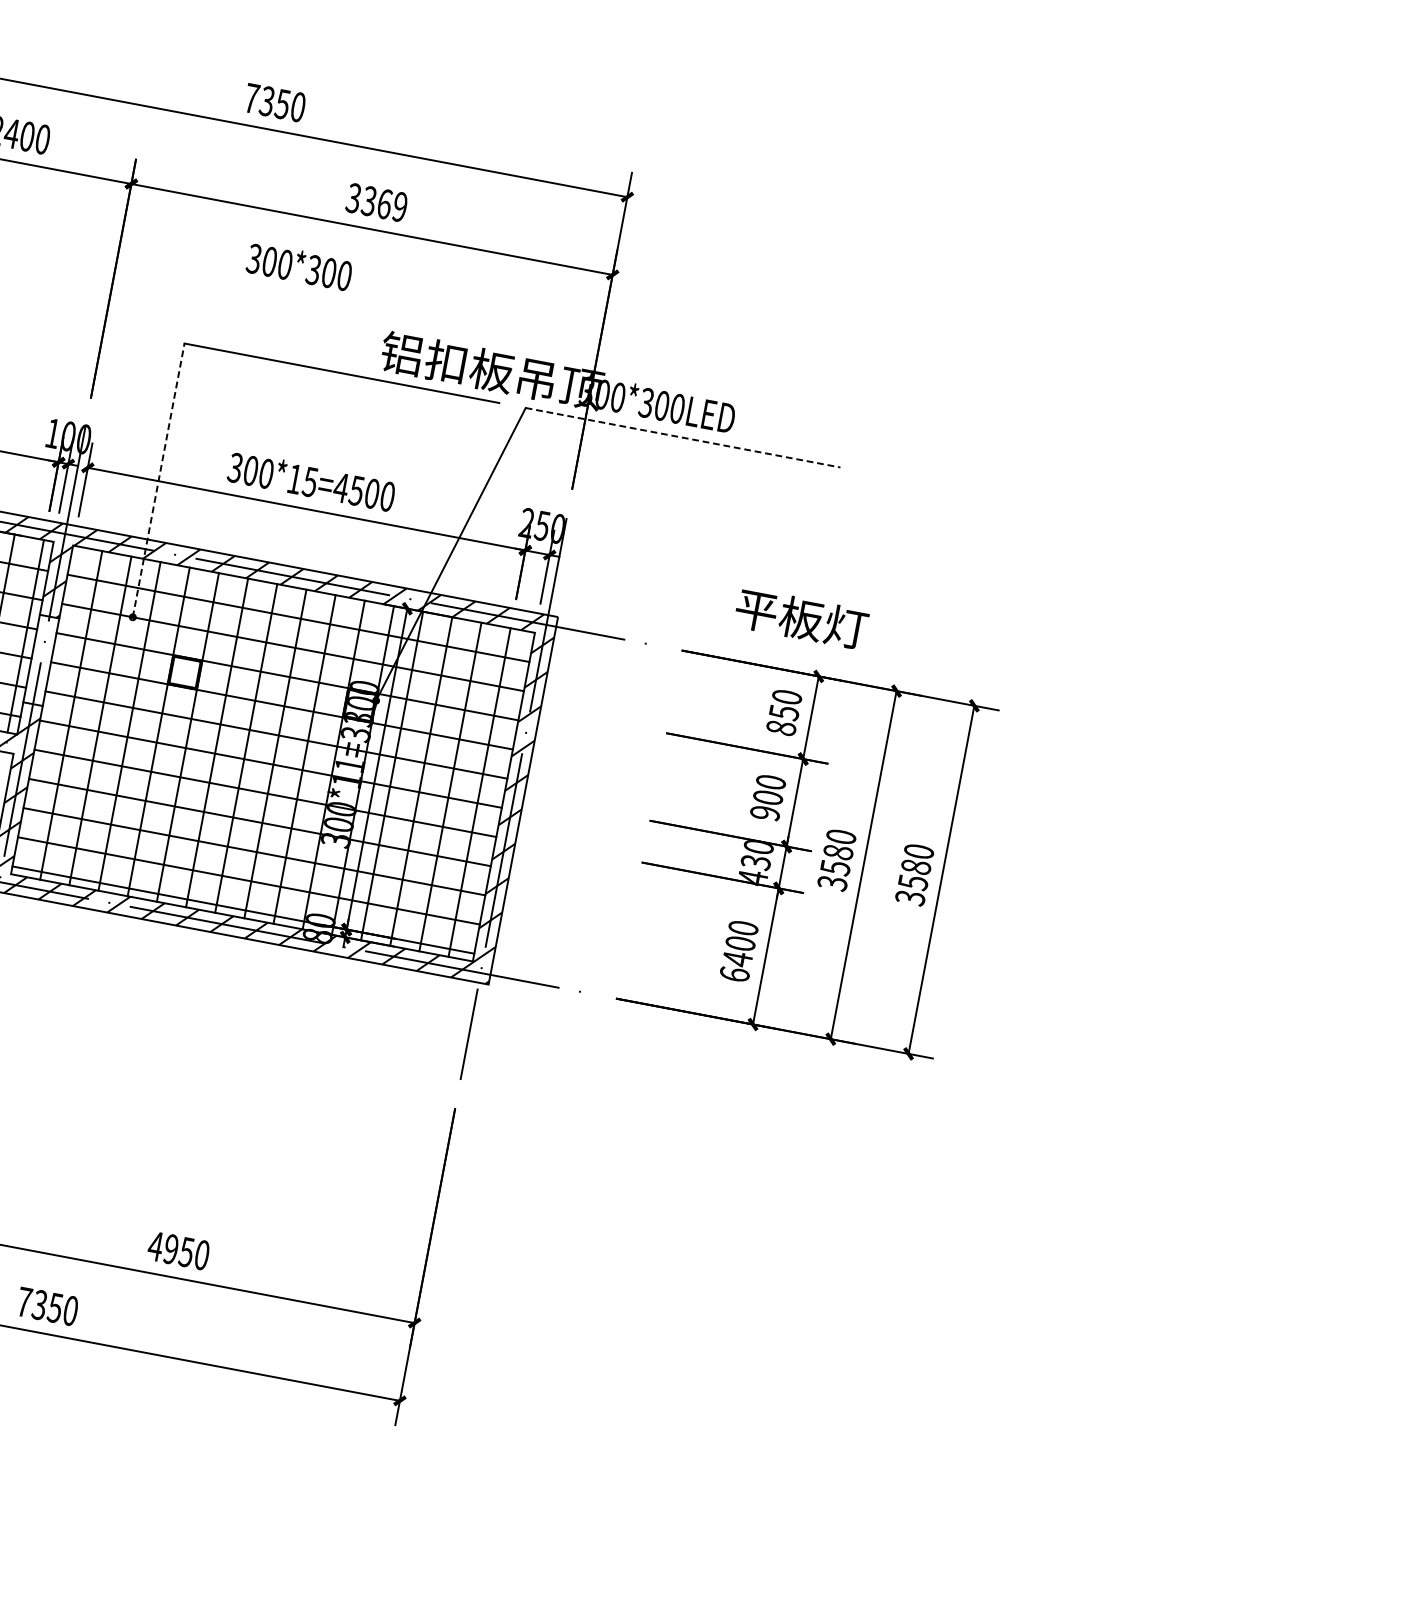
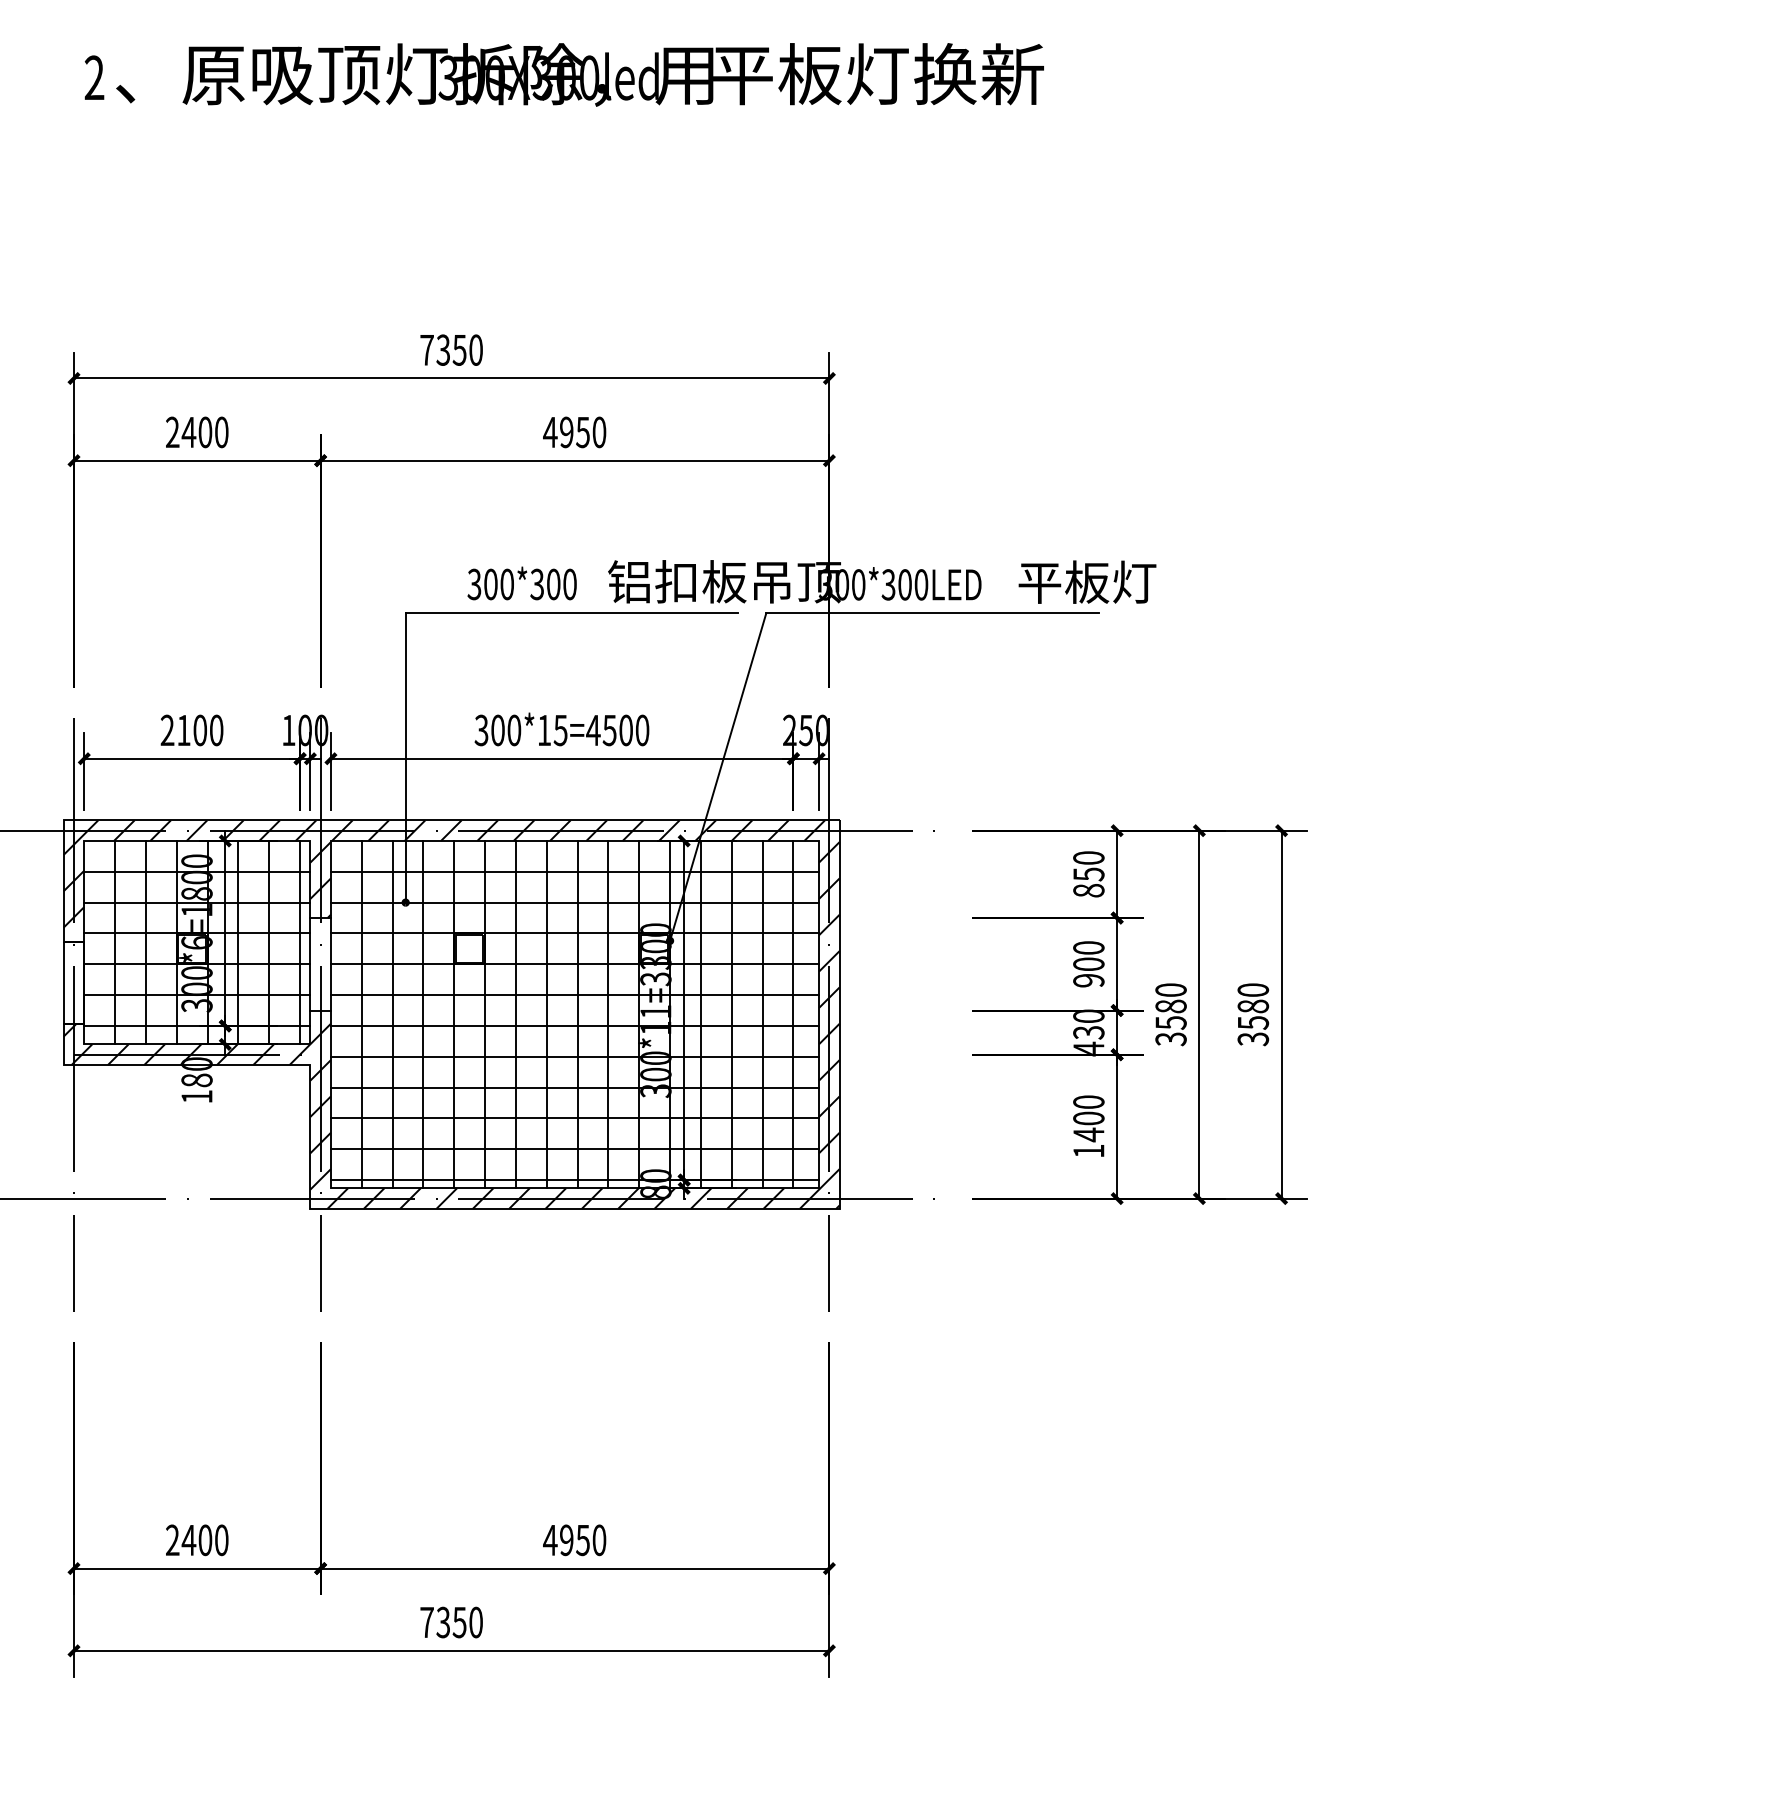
text: (376, 202) -> (574, 432), 3369 -> 4950
text: (298, 266) -> (521, 583), moved
line: (683, 438) -> (933, 613), dashed -> solid
line: (158, 479) -> (405, 757), dashed -> solid
text: (801, 618) -> (1087, 581), moved
text: (734, 973) -> (1088, 1150), 6400 -> 1400

